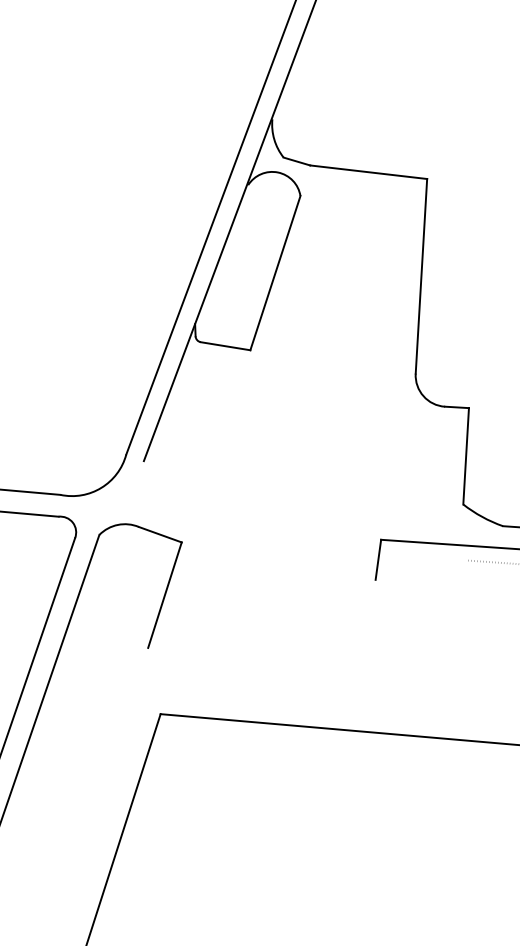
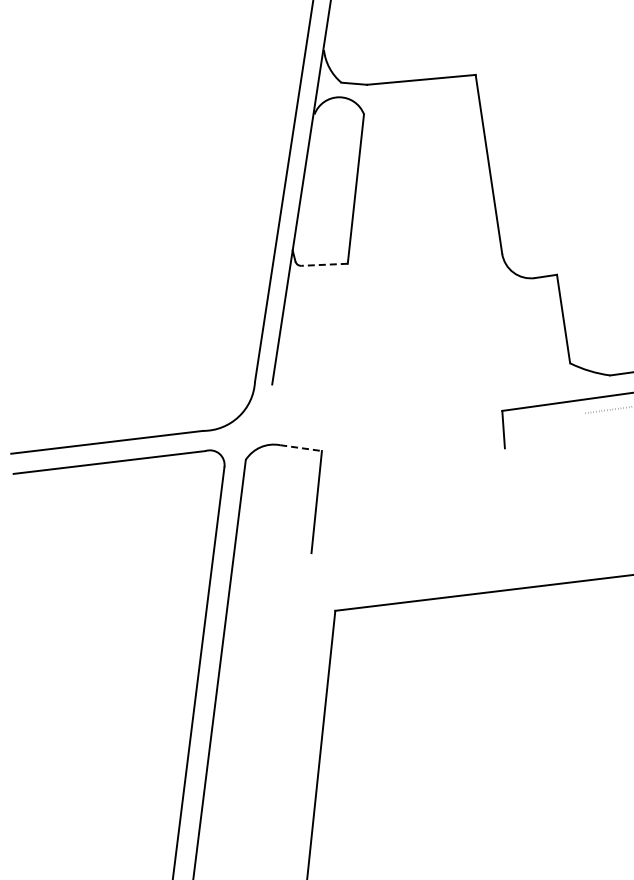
line: (225, 345) -> (324, 264), solid -> dashed
line: (160, 535) -> (301, 448), solid -> dashed

